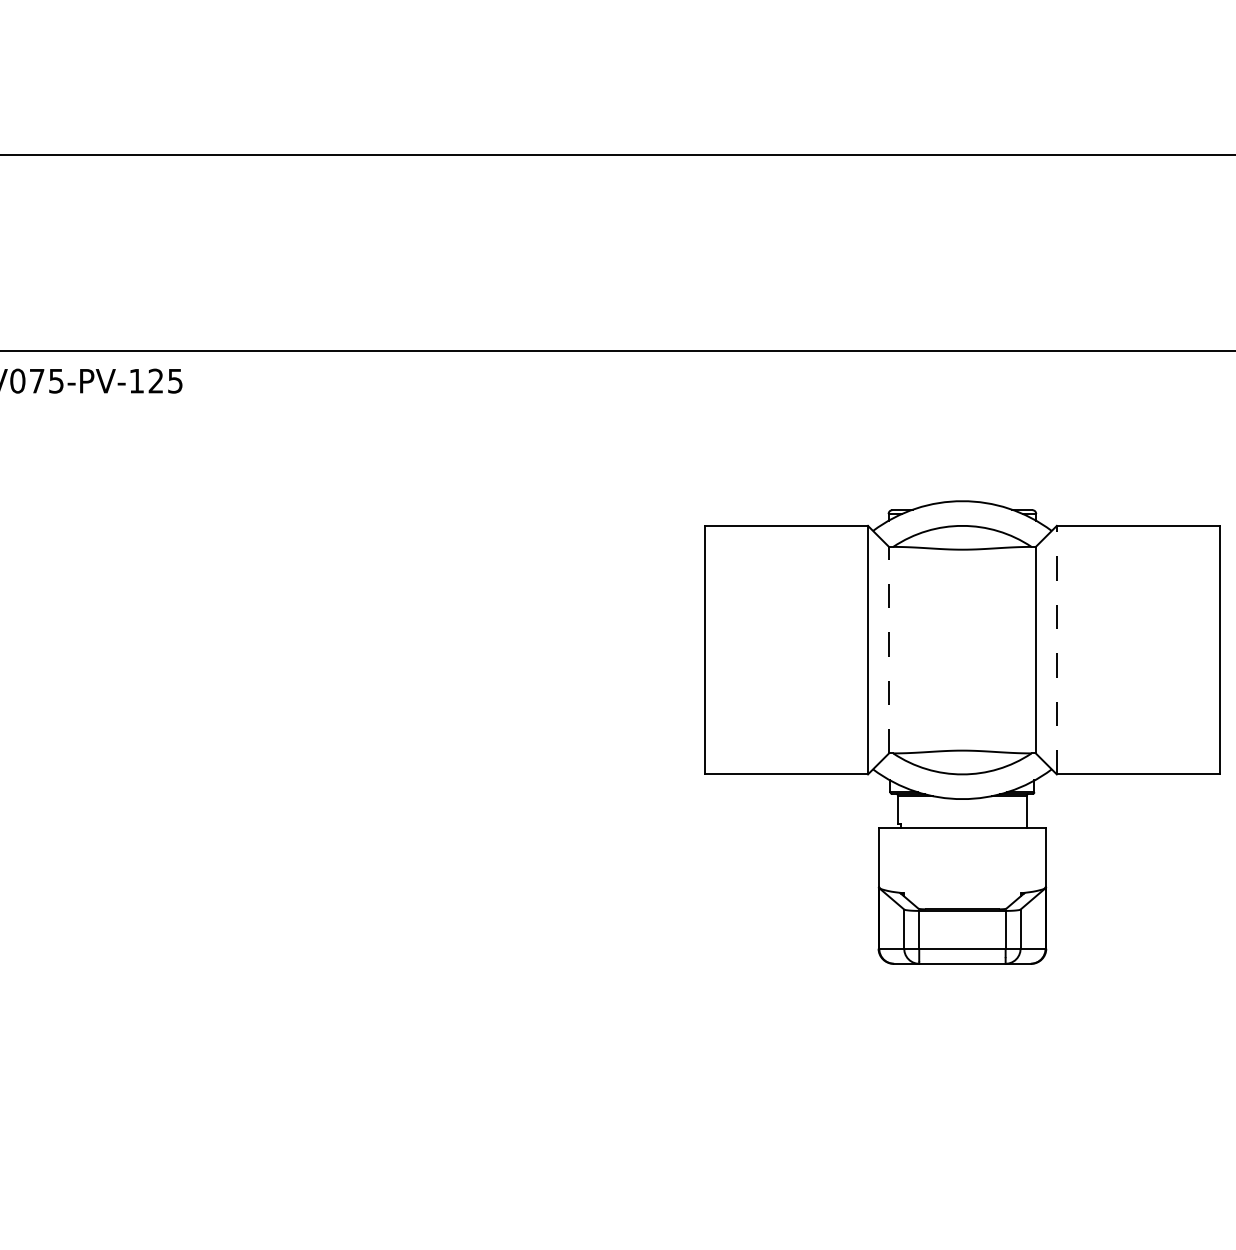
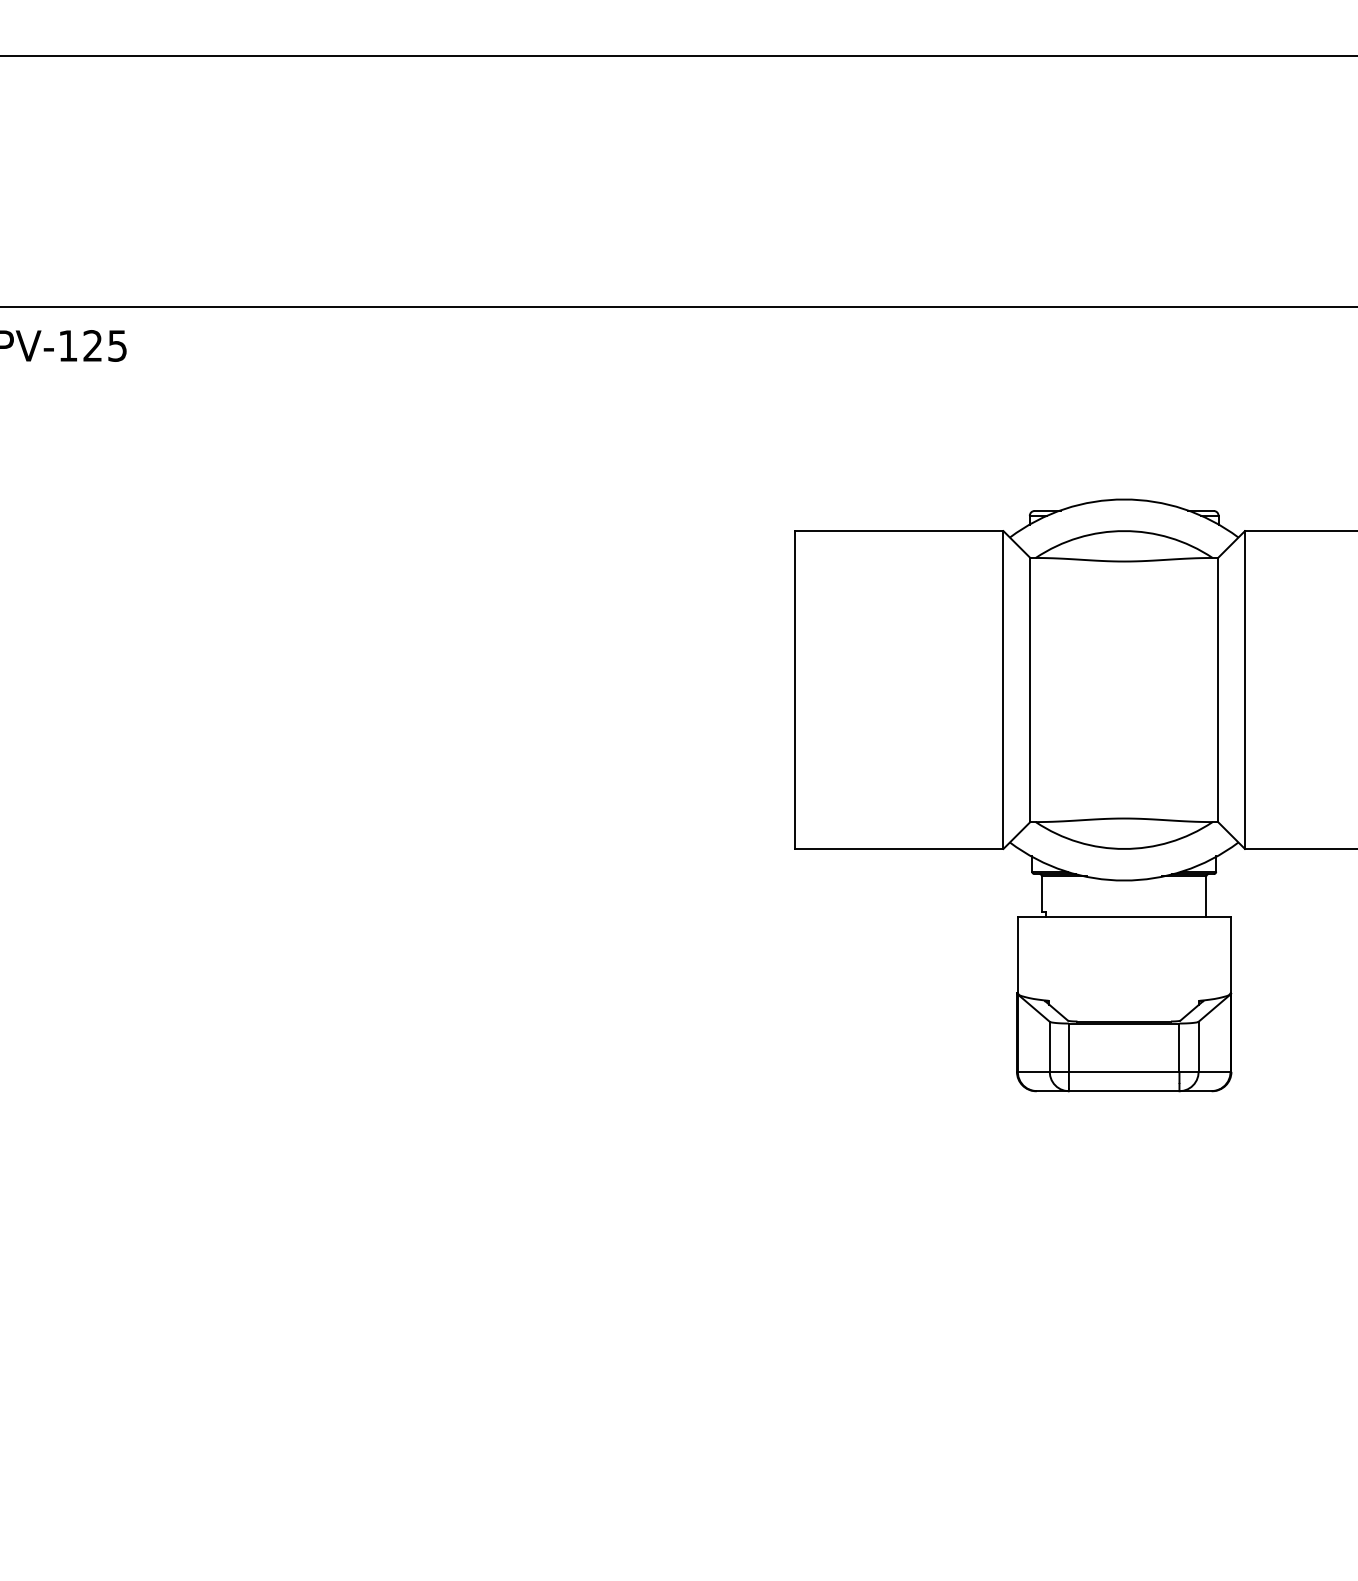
line: (889, 649) -> (1030, 689), dashed -> solid
line: (1056, 649) -> (1244, 689), dashed -> solid

